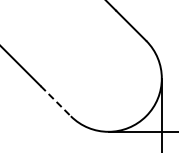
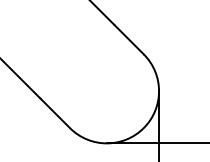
line: (56, 101) -> (55, 113), dashed -> solid

